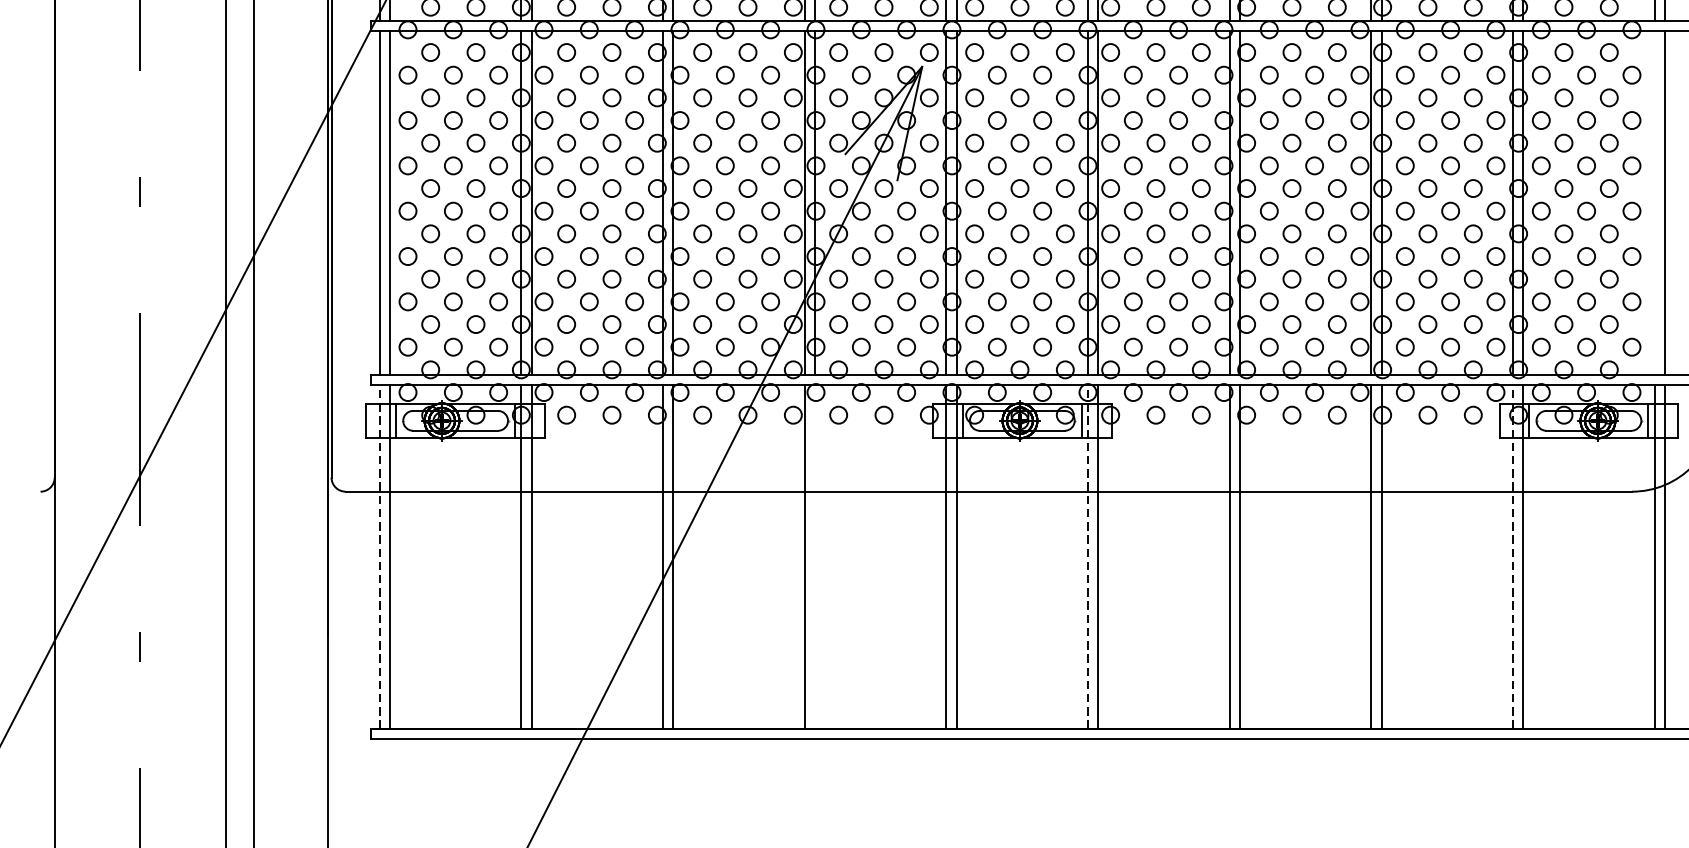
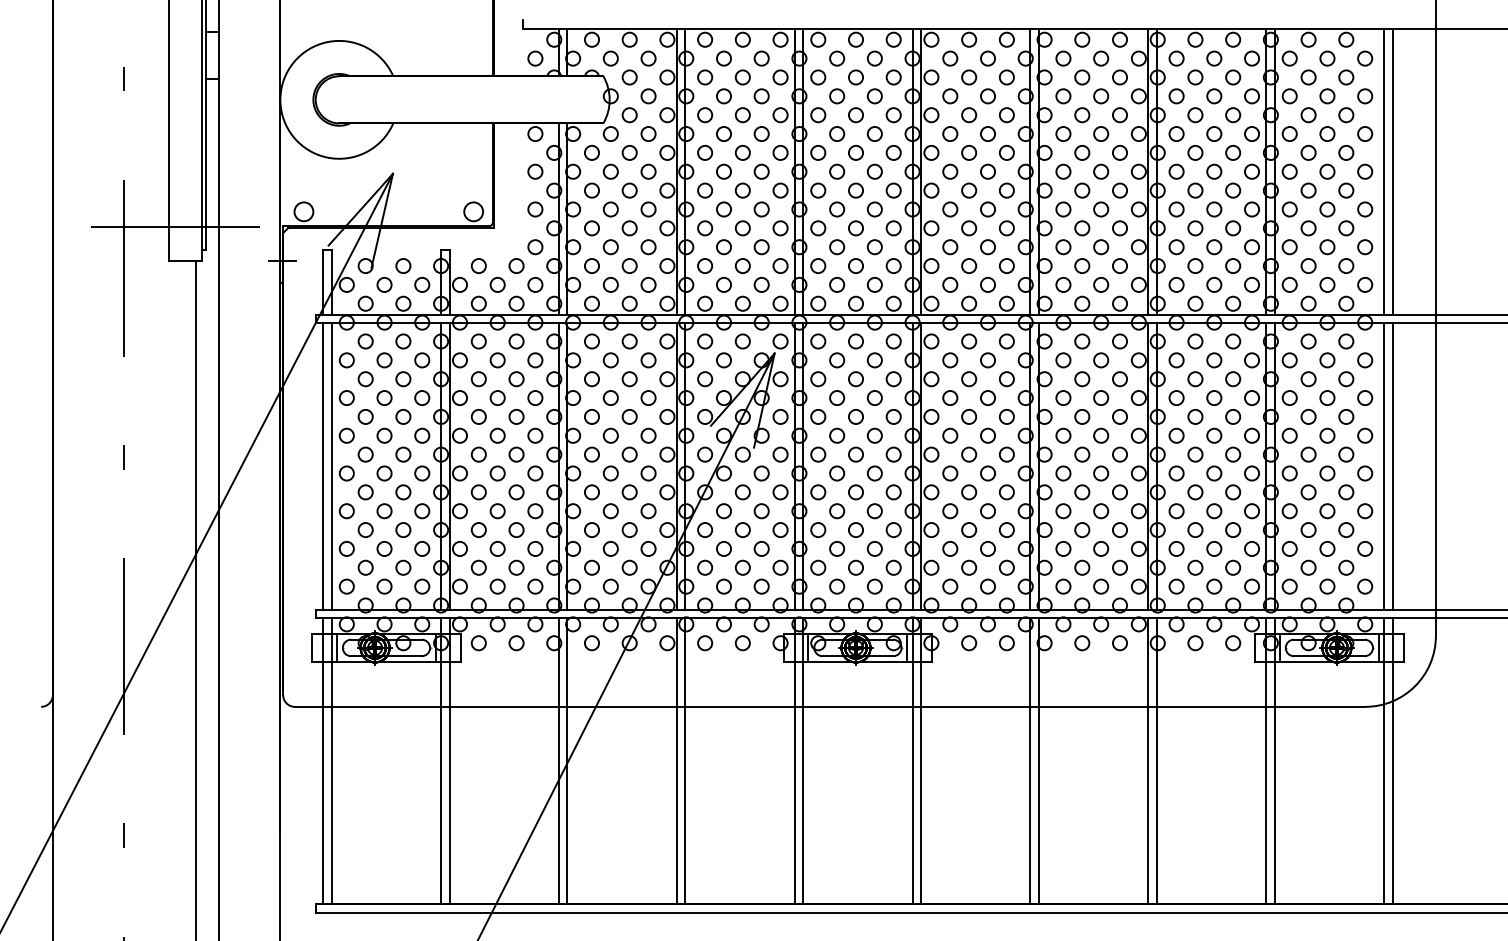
line: (1655, 202) -> (1384, 466), added
line: (379, 556) -> (323, 760), dashed -> solid
line: (1087, 556) -> (912, 760), dashed -> solid
line: (1513, 556) -> (1266, 760), dashed -> solid
line: (815, 557) -> (685, 761), added

